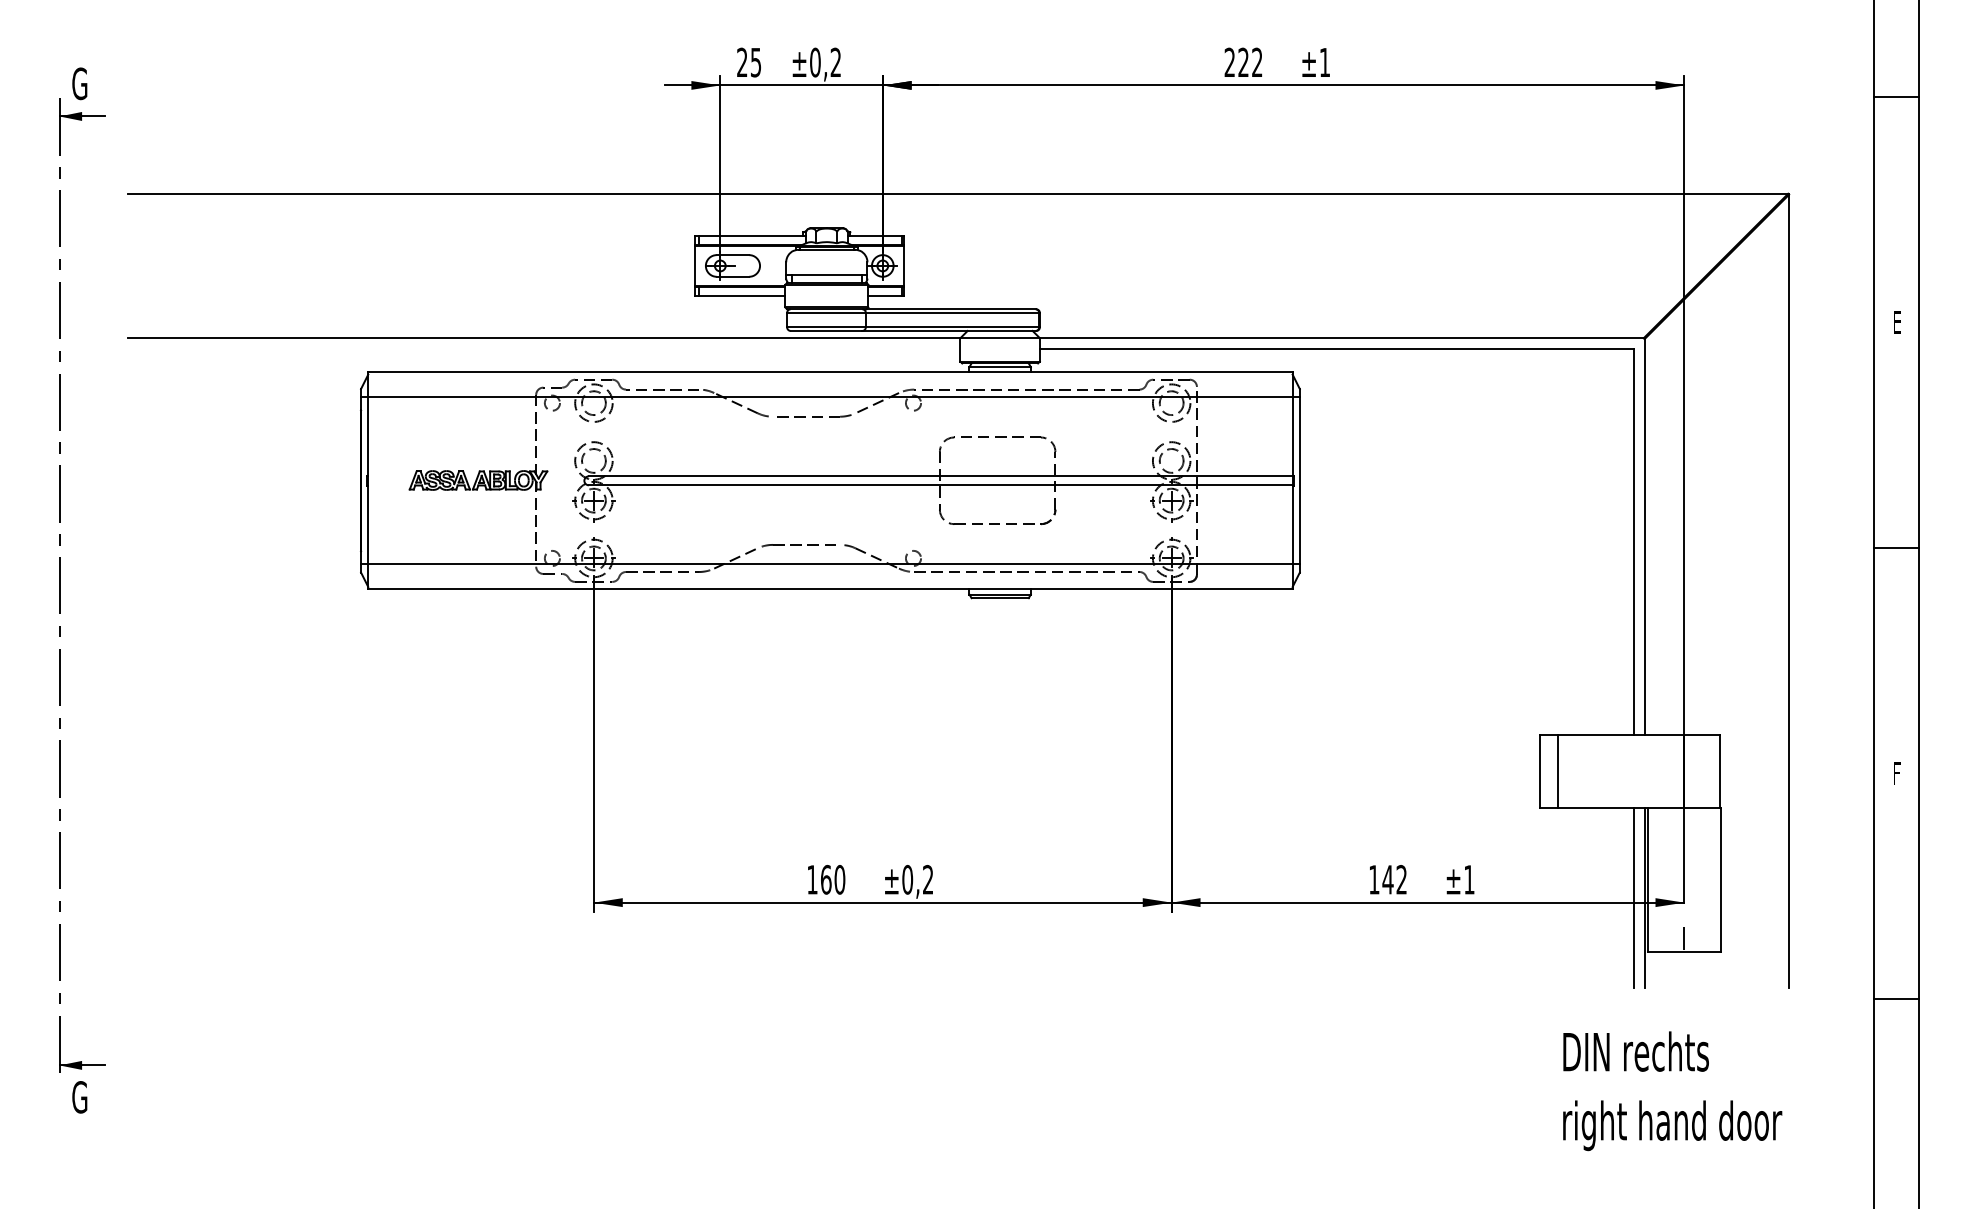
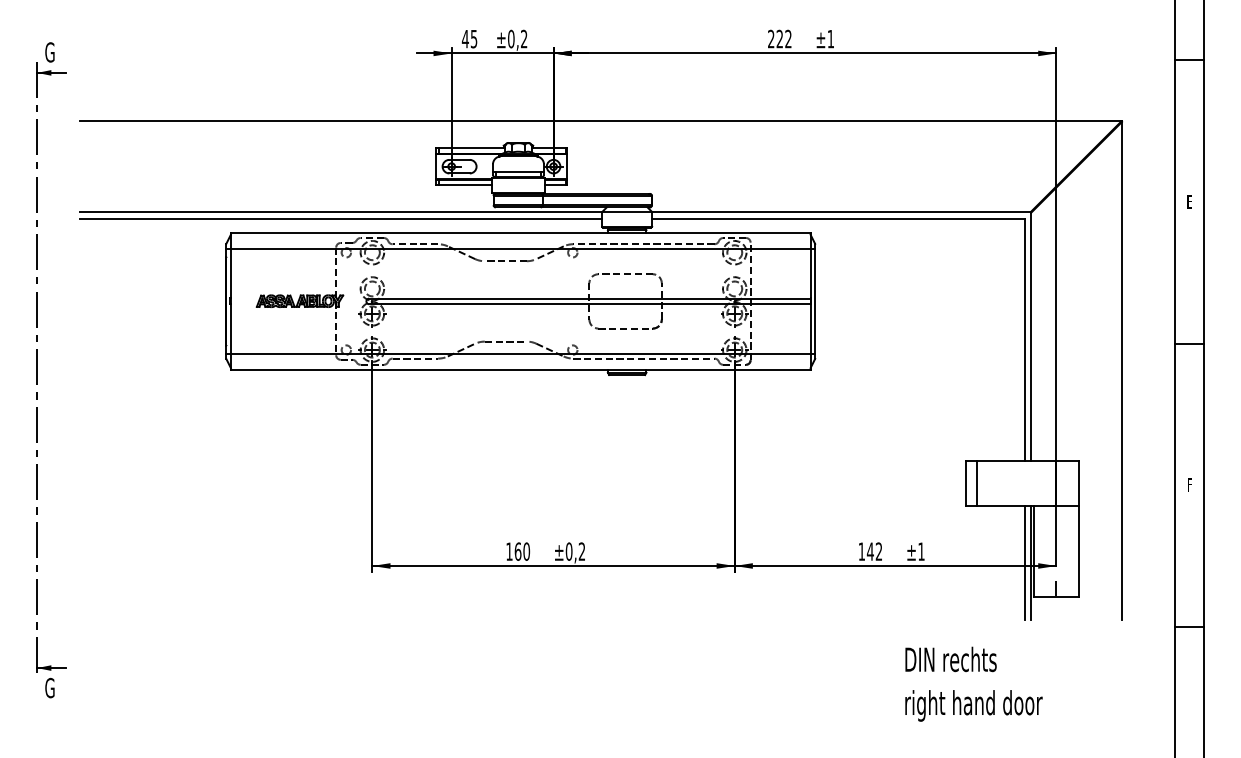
text: (740, 61) -> (464, 38), 25 -> 45
line: (544, 348) -> (341, 218), added
text: (1671, 1089) -> (973, 683), moved

